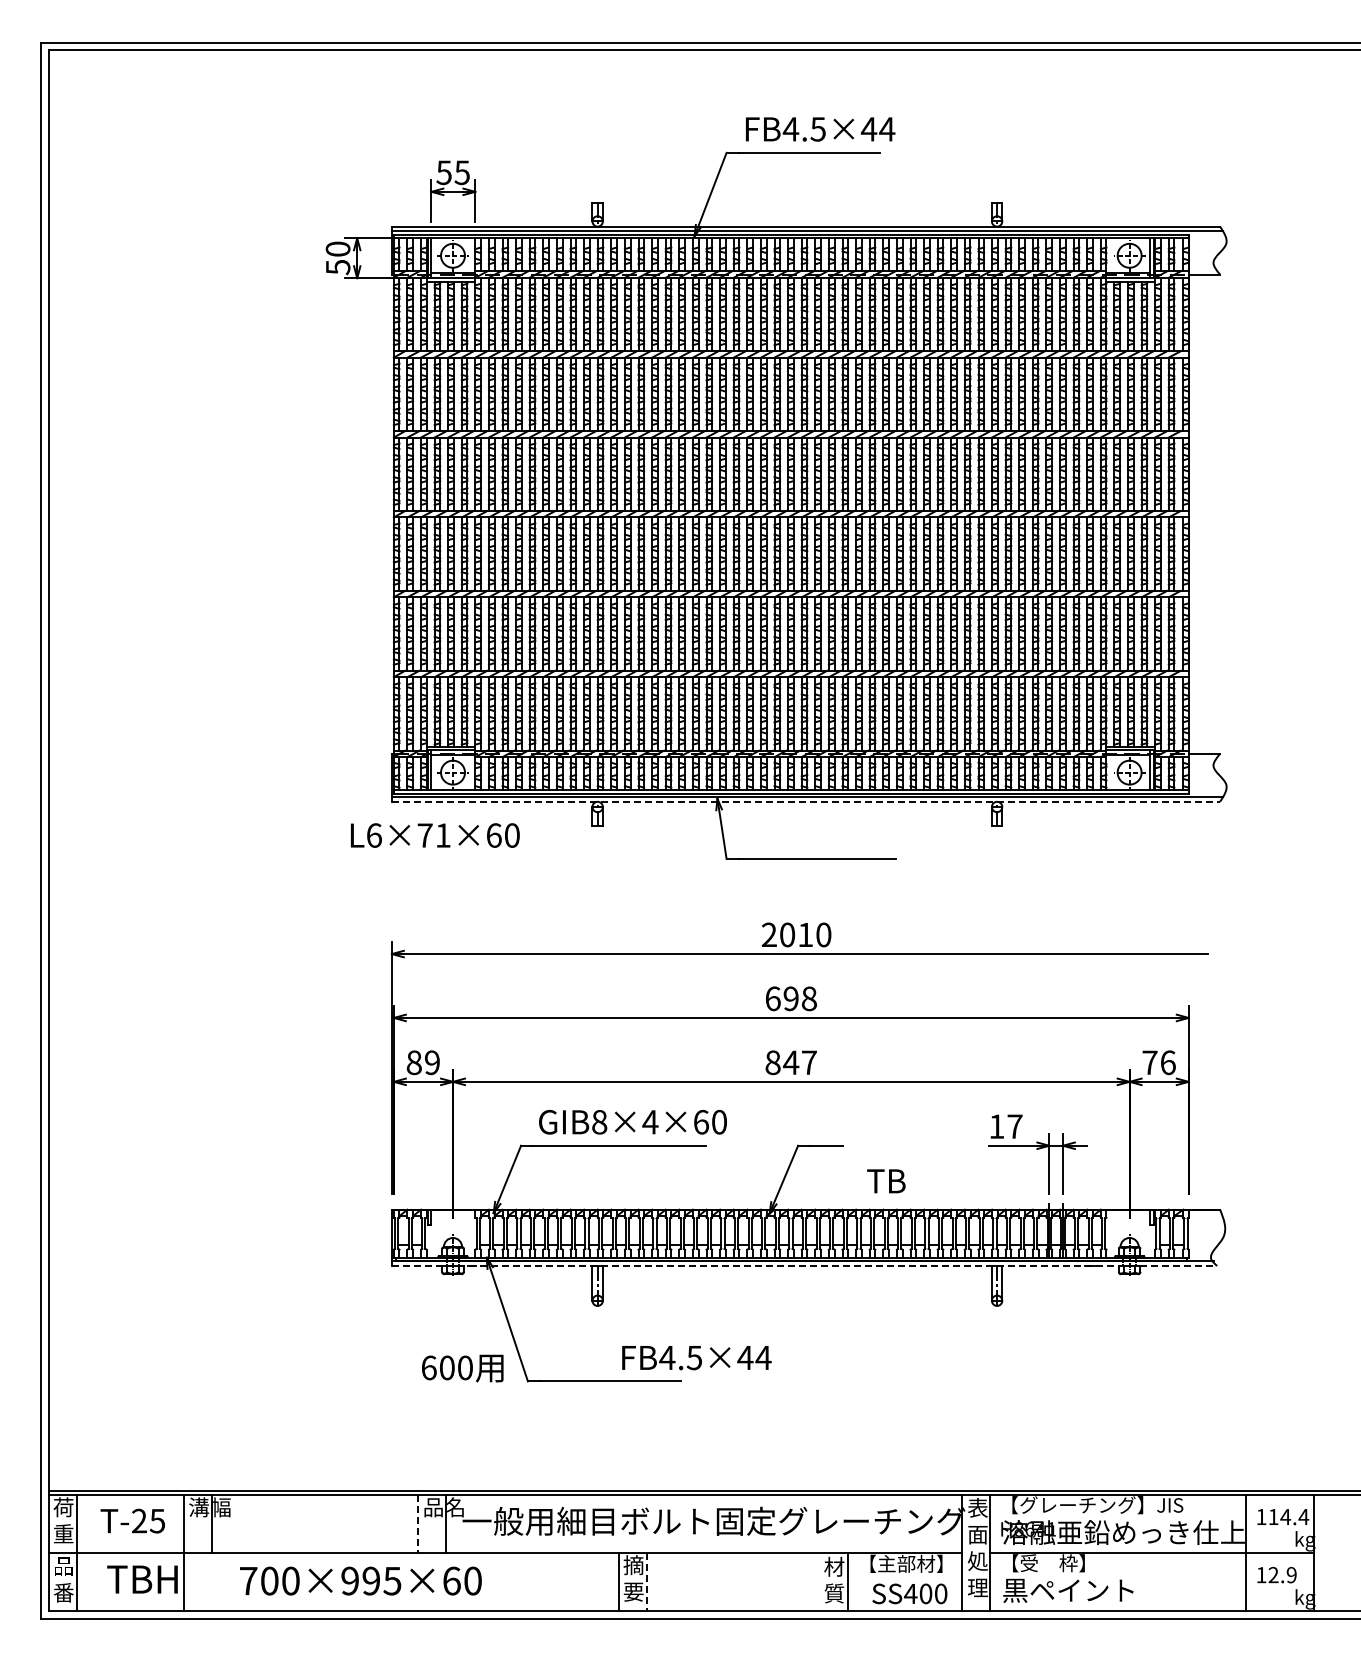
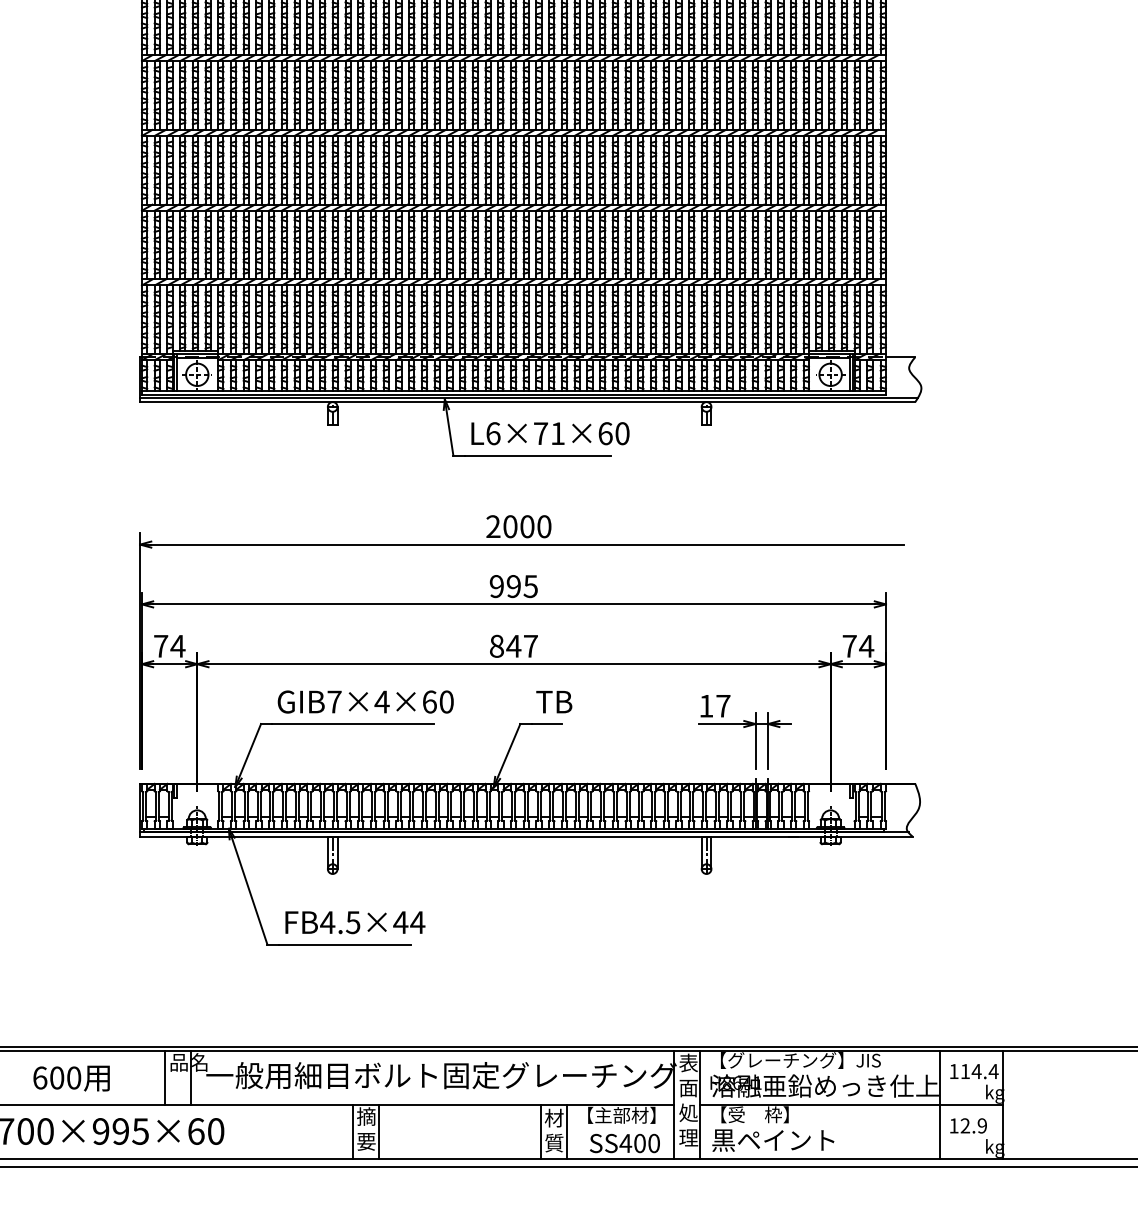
line: (806, 801) -> (528, 401), dashed -> solid
text: (435, 835) -> (550, 433), moved
text: (805, 934) -> (527, 526), 2010 -> 2000
text: (790, 998) -> (513, 586), 698 -> 995
text: (423, 1062) -> (169, 646), 89 -> 74
text: (1167, 1062) -> (866, 646), 76 -> 74
text: (599, 1122) -> (334, 702), GIB8×4×60 -> GIB7×4×60
text: (886, 1181) -> (554, 702), moved
line: (804, 1266) -> (526, 837), dashed -> solid
text: (696, 1358) -> (355, 923), moved
text: (462, 1368) -> (71, 1078), moved
line: (418, 1524) -> (165, 1078), dashed -> solid
line: (819, 1581) -> (540, 1131), added
line: (647, 1582) -> (379, 1132), dashed -> solid

